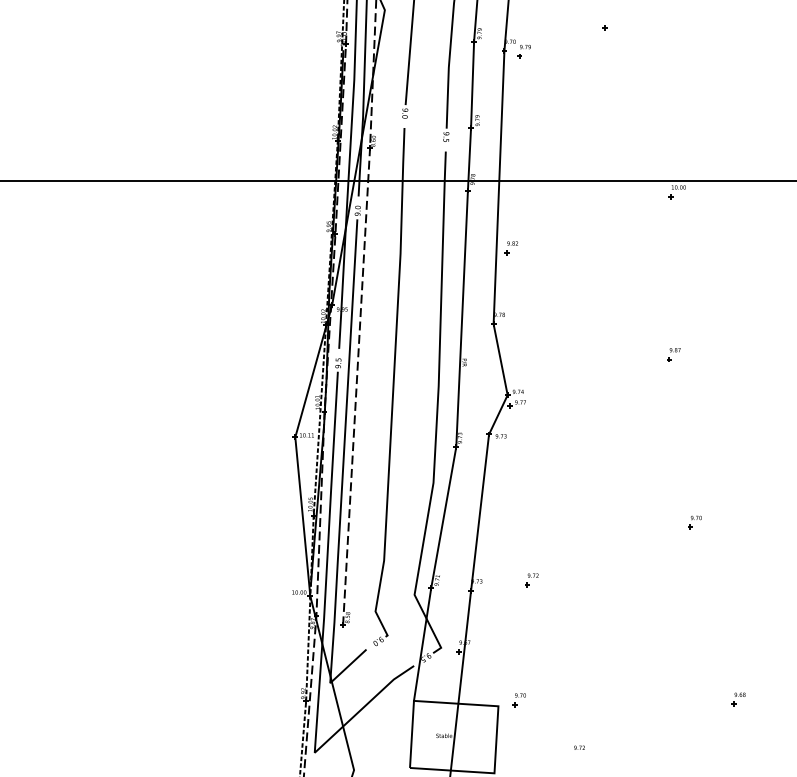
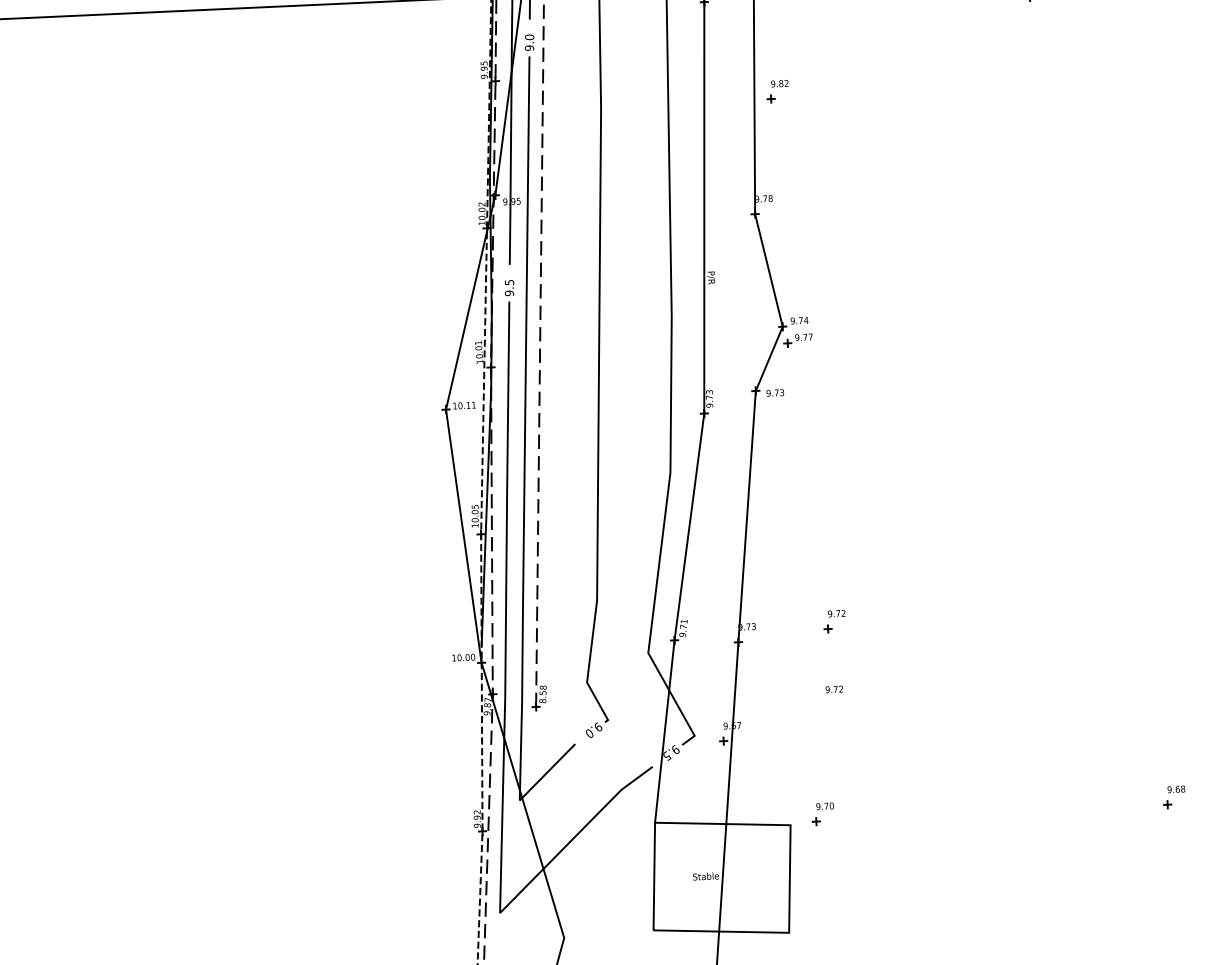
part: (673, 354) -> (1045, 249), removed
part: (694, 522) -> (1090, 516), removed
text: (579, 747) -> (834, 688), moved

